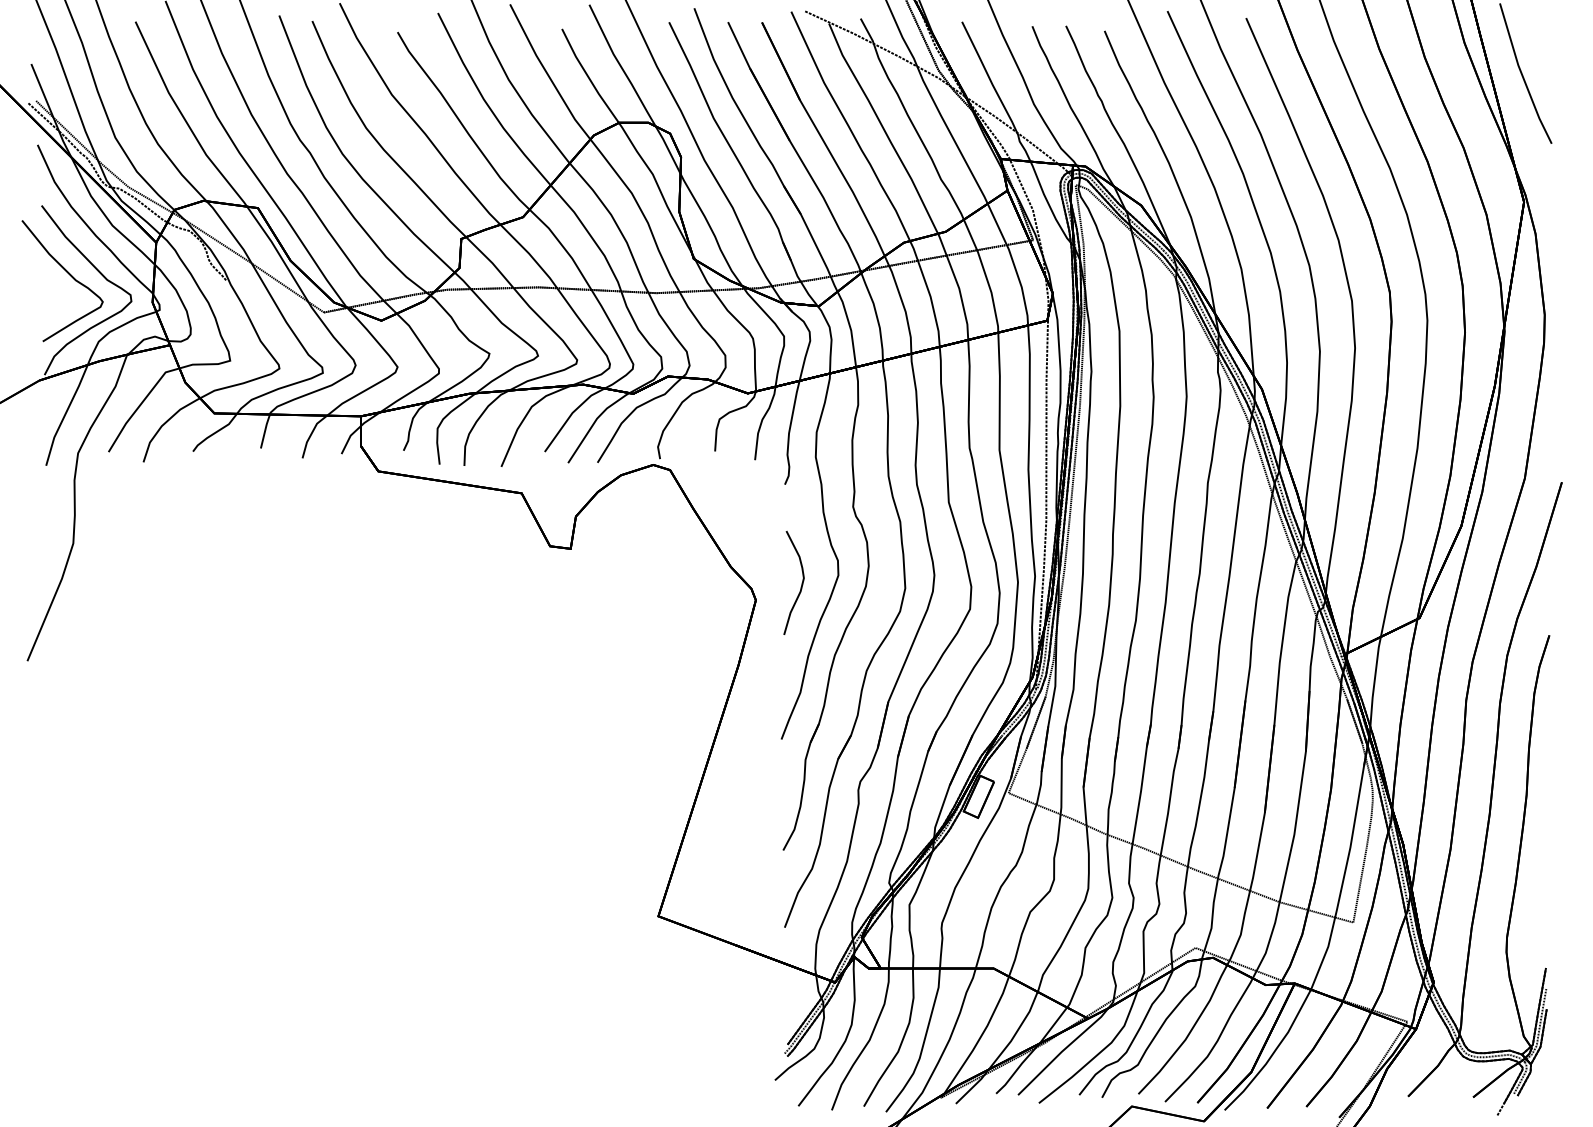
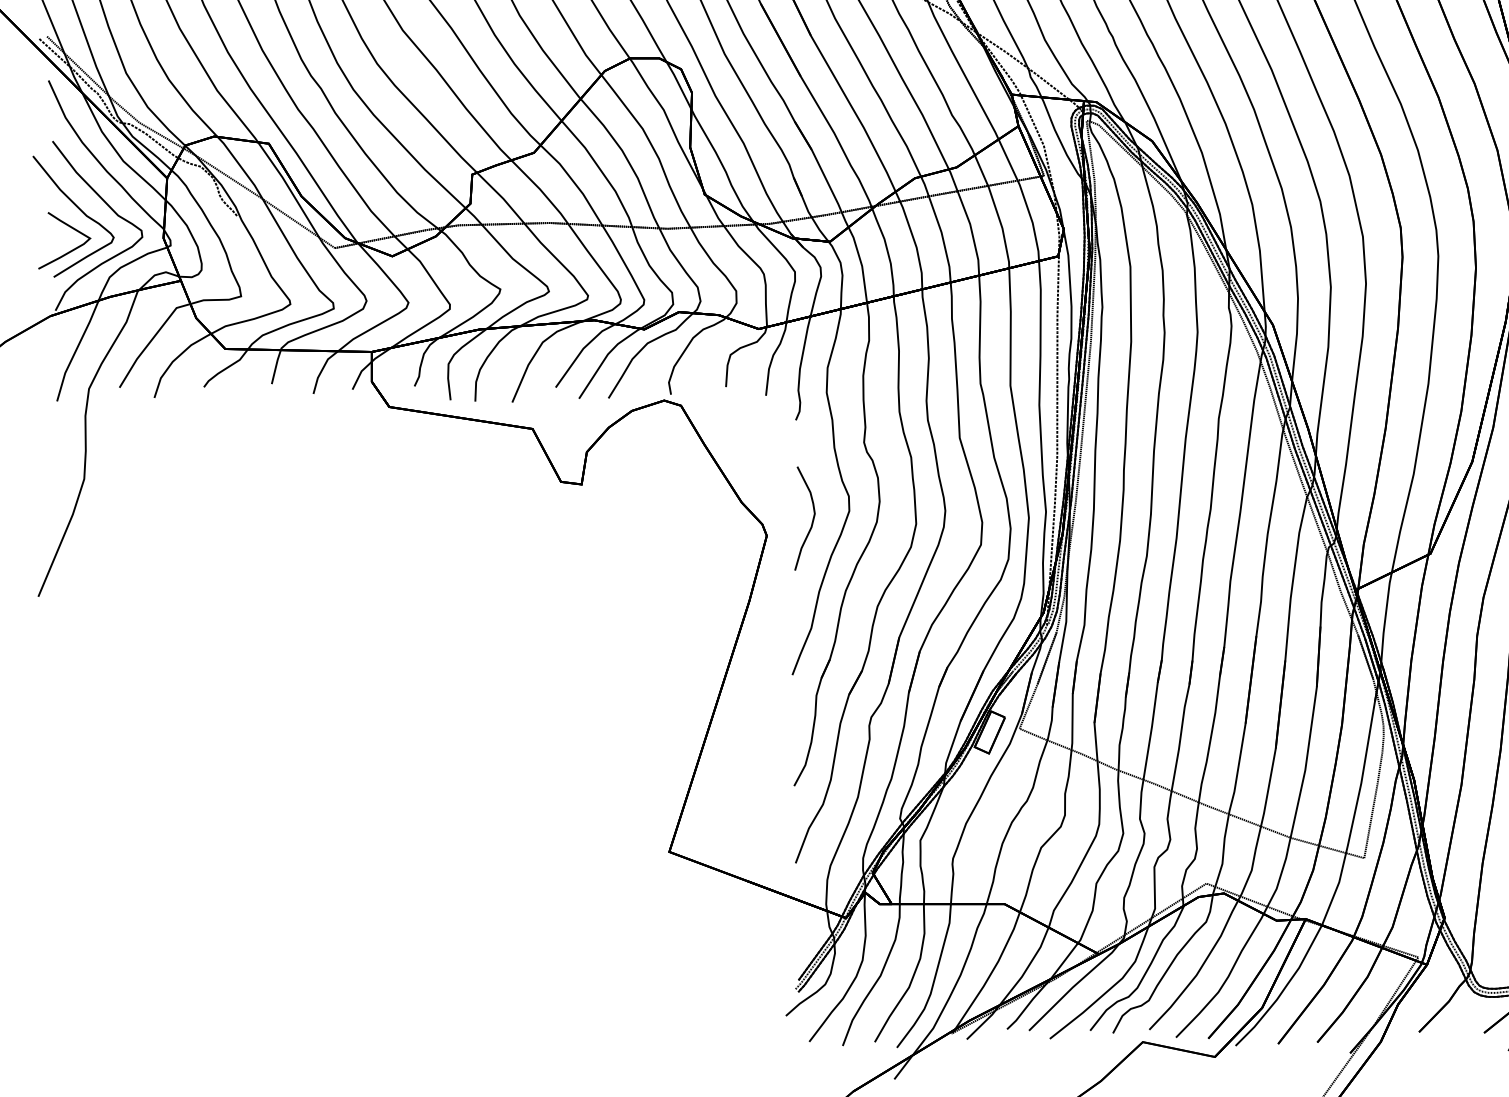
part: (61, 313) -> (72, 249), added

